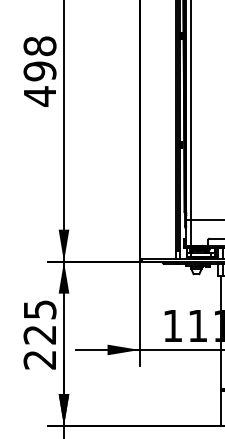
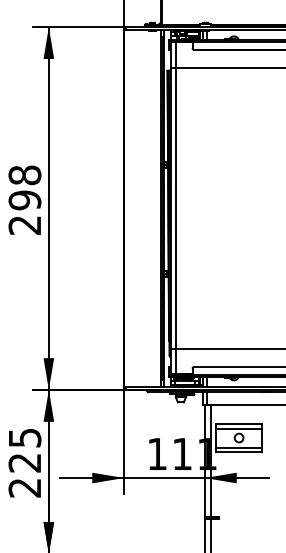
text: (39, 96) -> (24, 225), 498 -> 298

